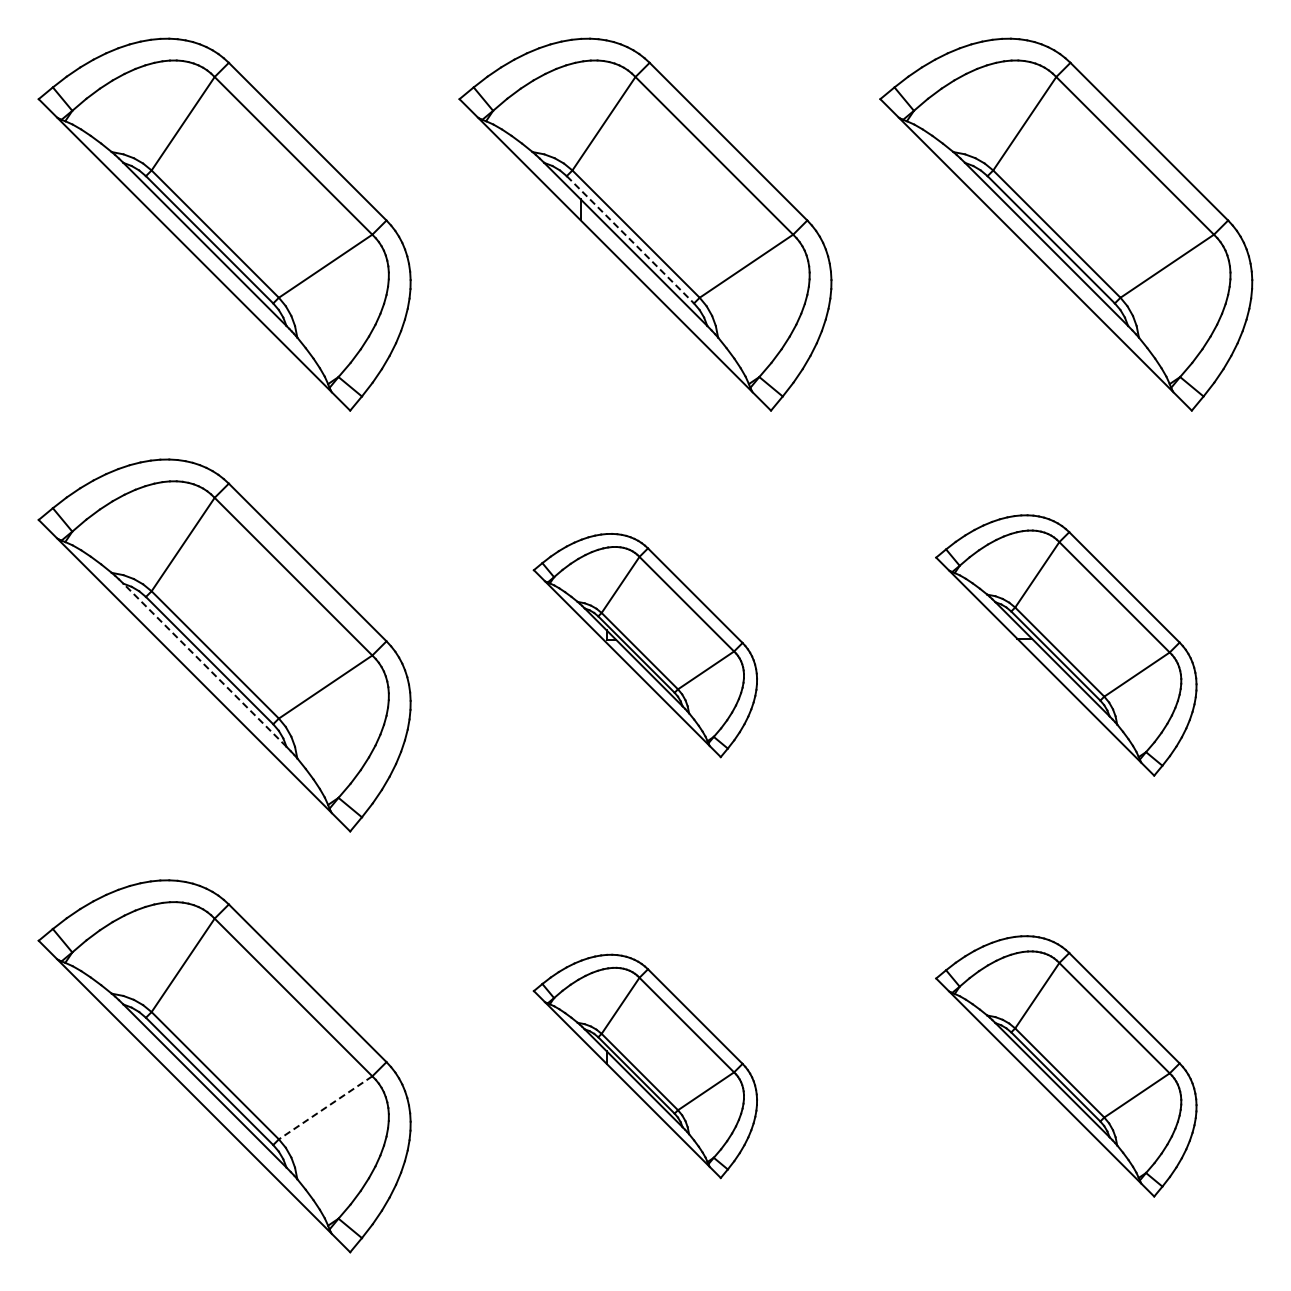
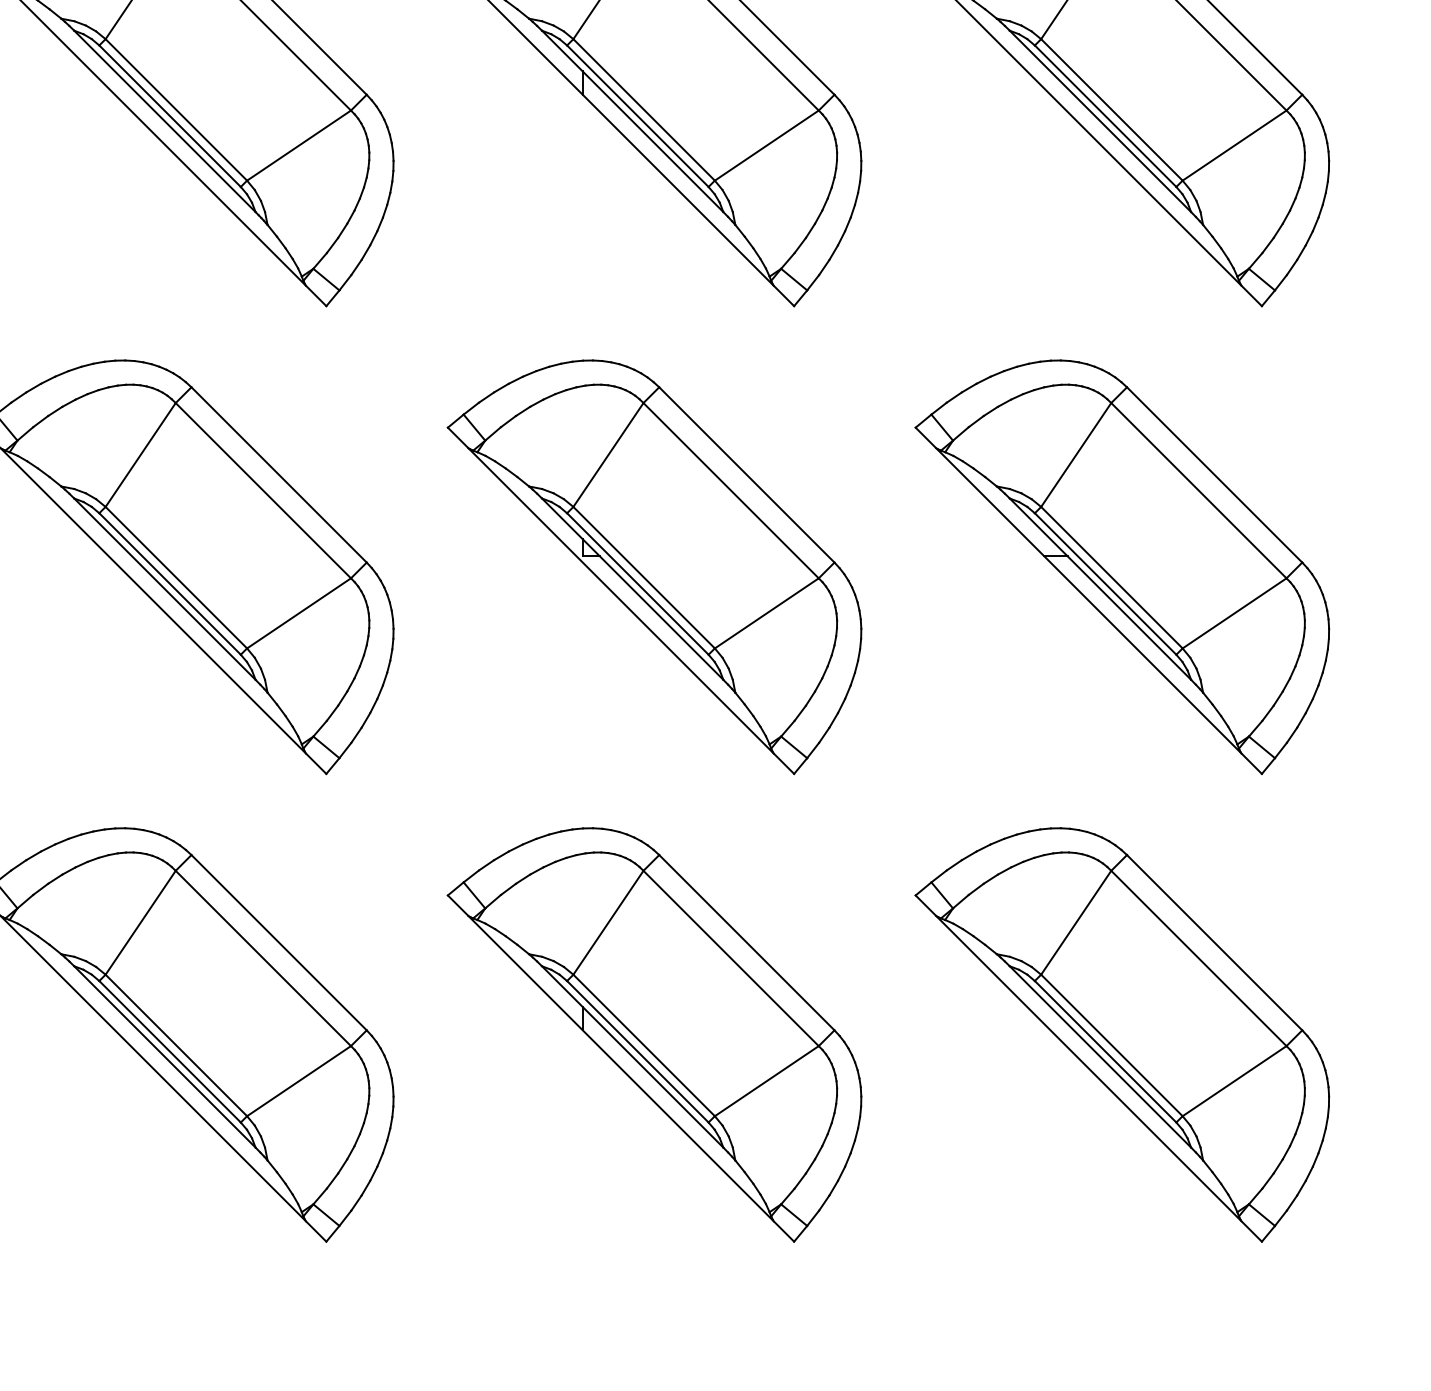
line: (630, 239) -> (637, 115), dashed -> solid
part: (645, 645) -> (654, 567), size x1.67
part: (1066, 645) -> (1122, 567), size x1.43
line: (204, 664) -> (164, 588), dashed -> solid
part: (645, 1066) -> (654, 1035), size x1.67
part: (1066, 1066) -> (1122, 1035), size x1.43
line: (325, 1108) -> (298, 1081), dashed -> solid

